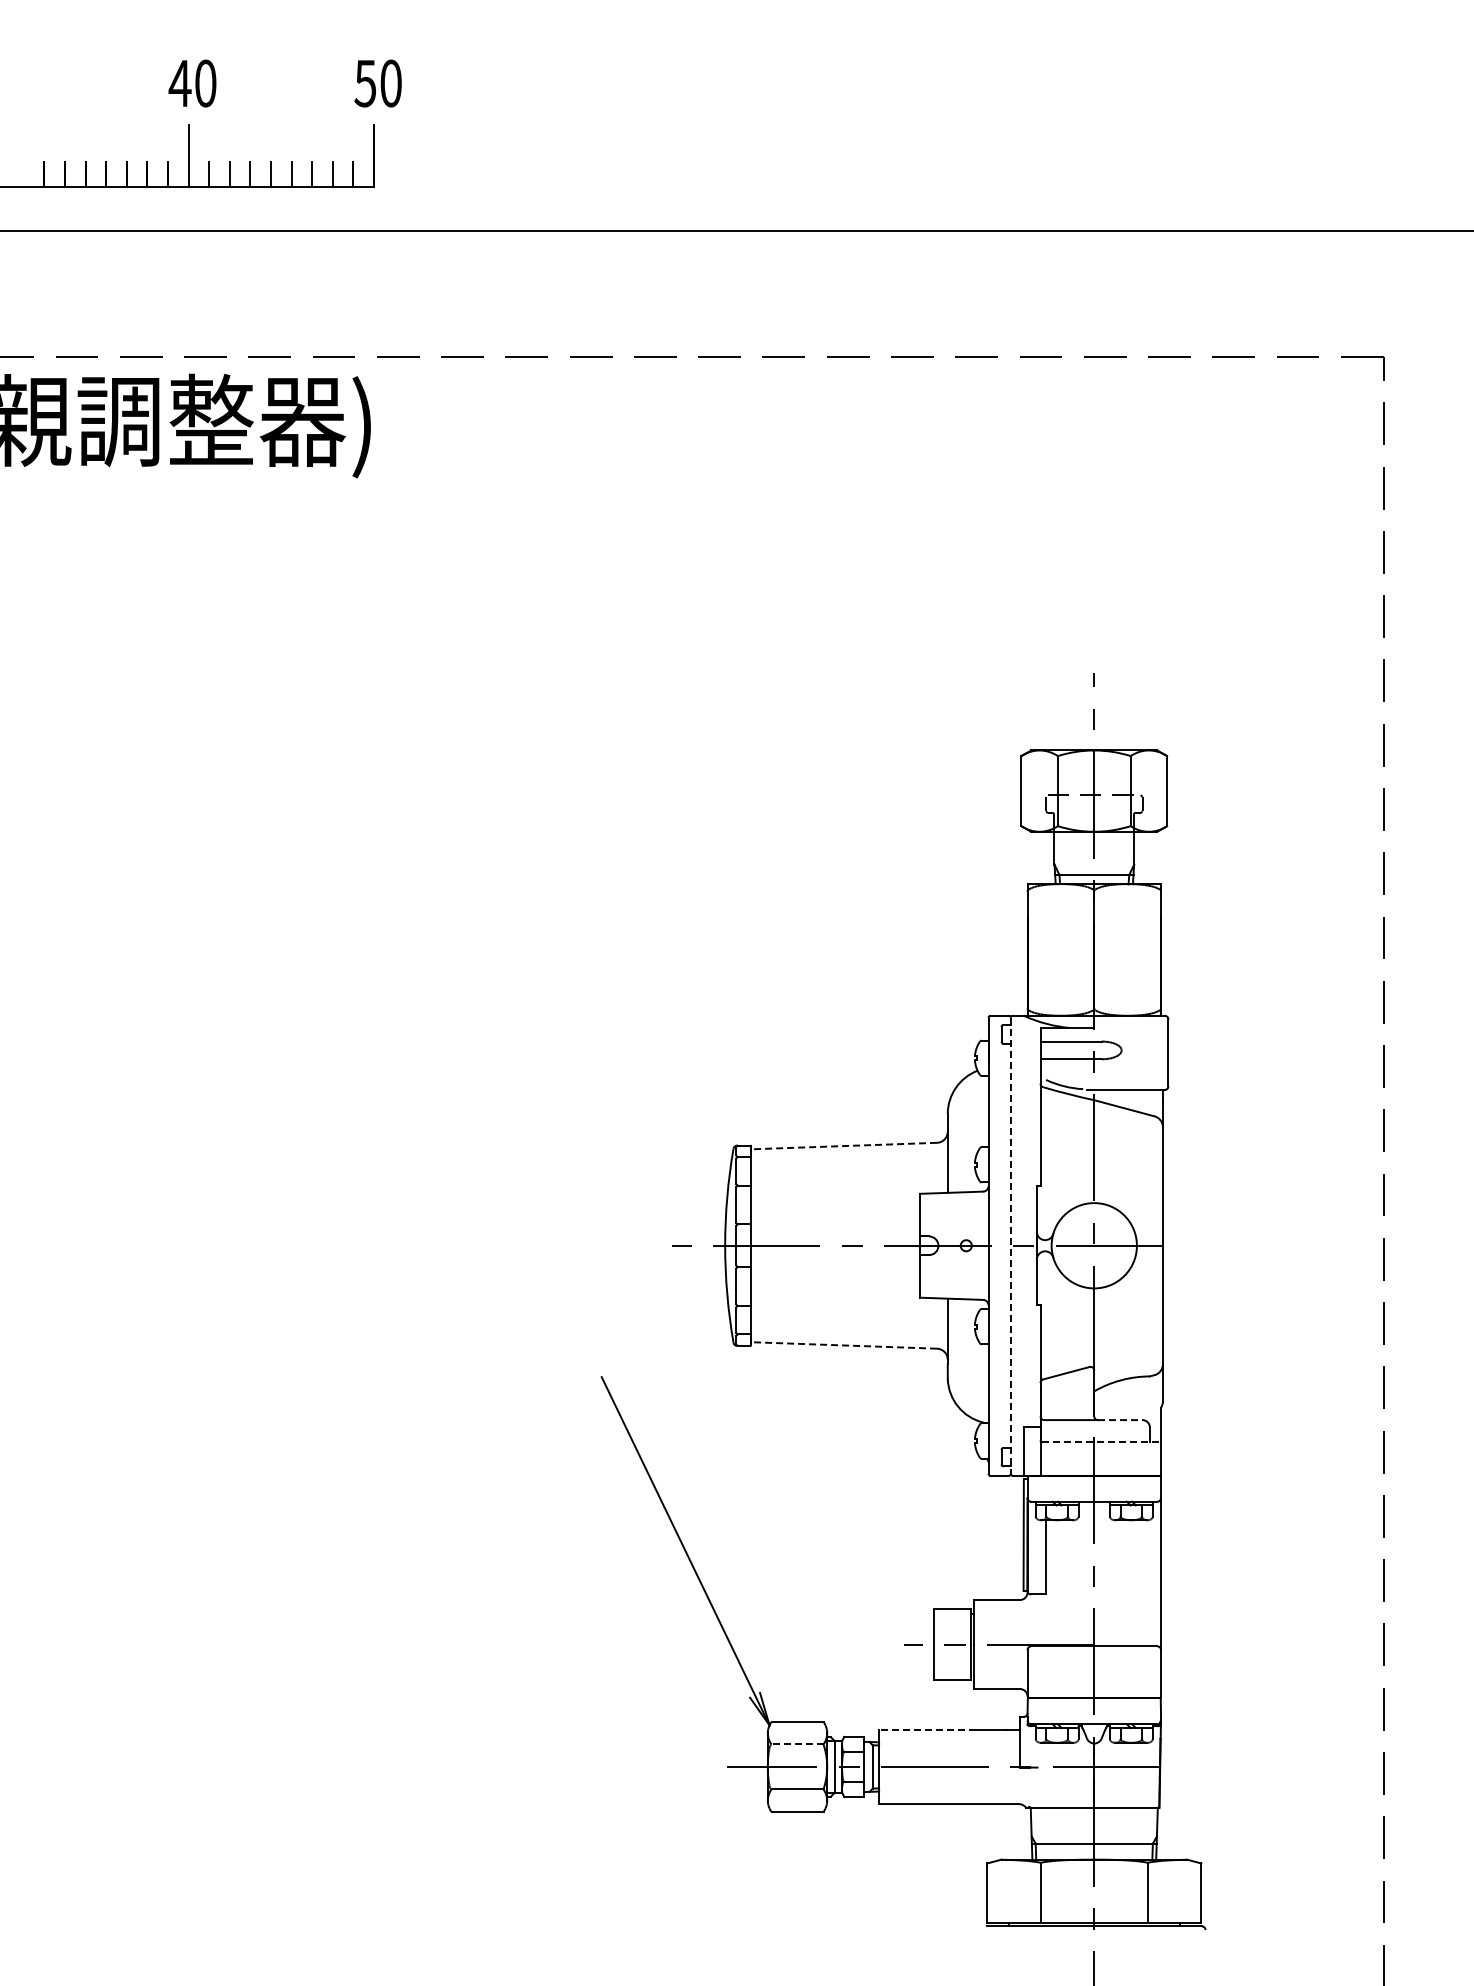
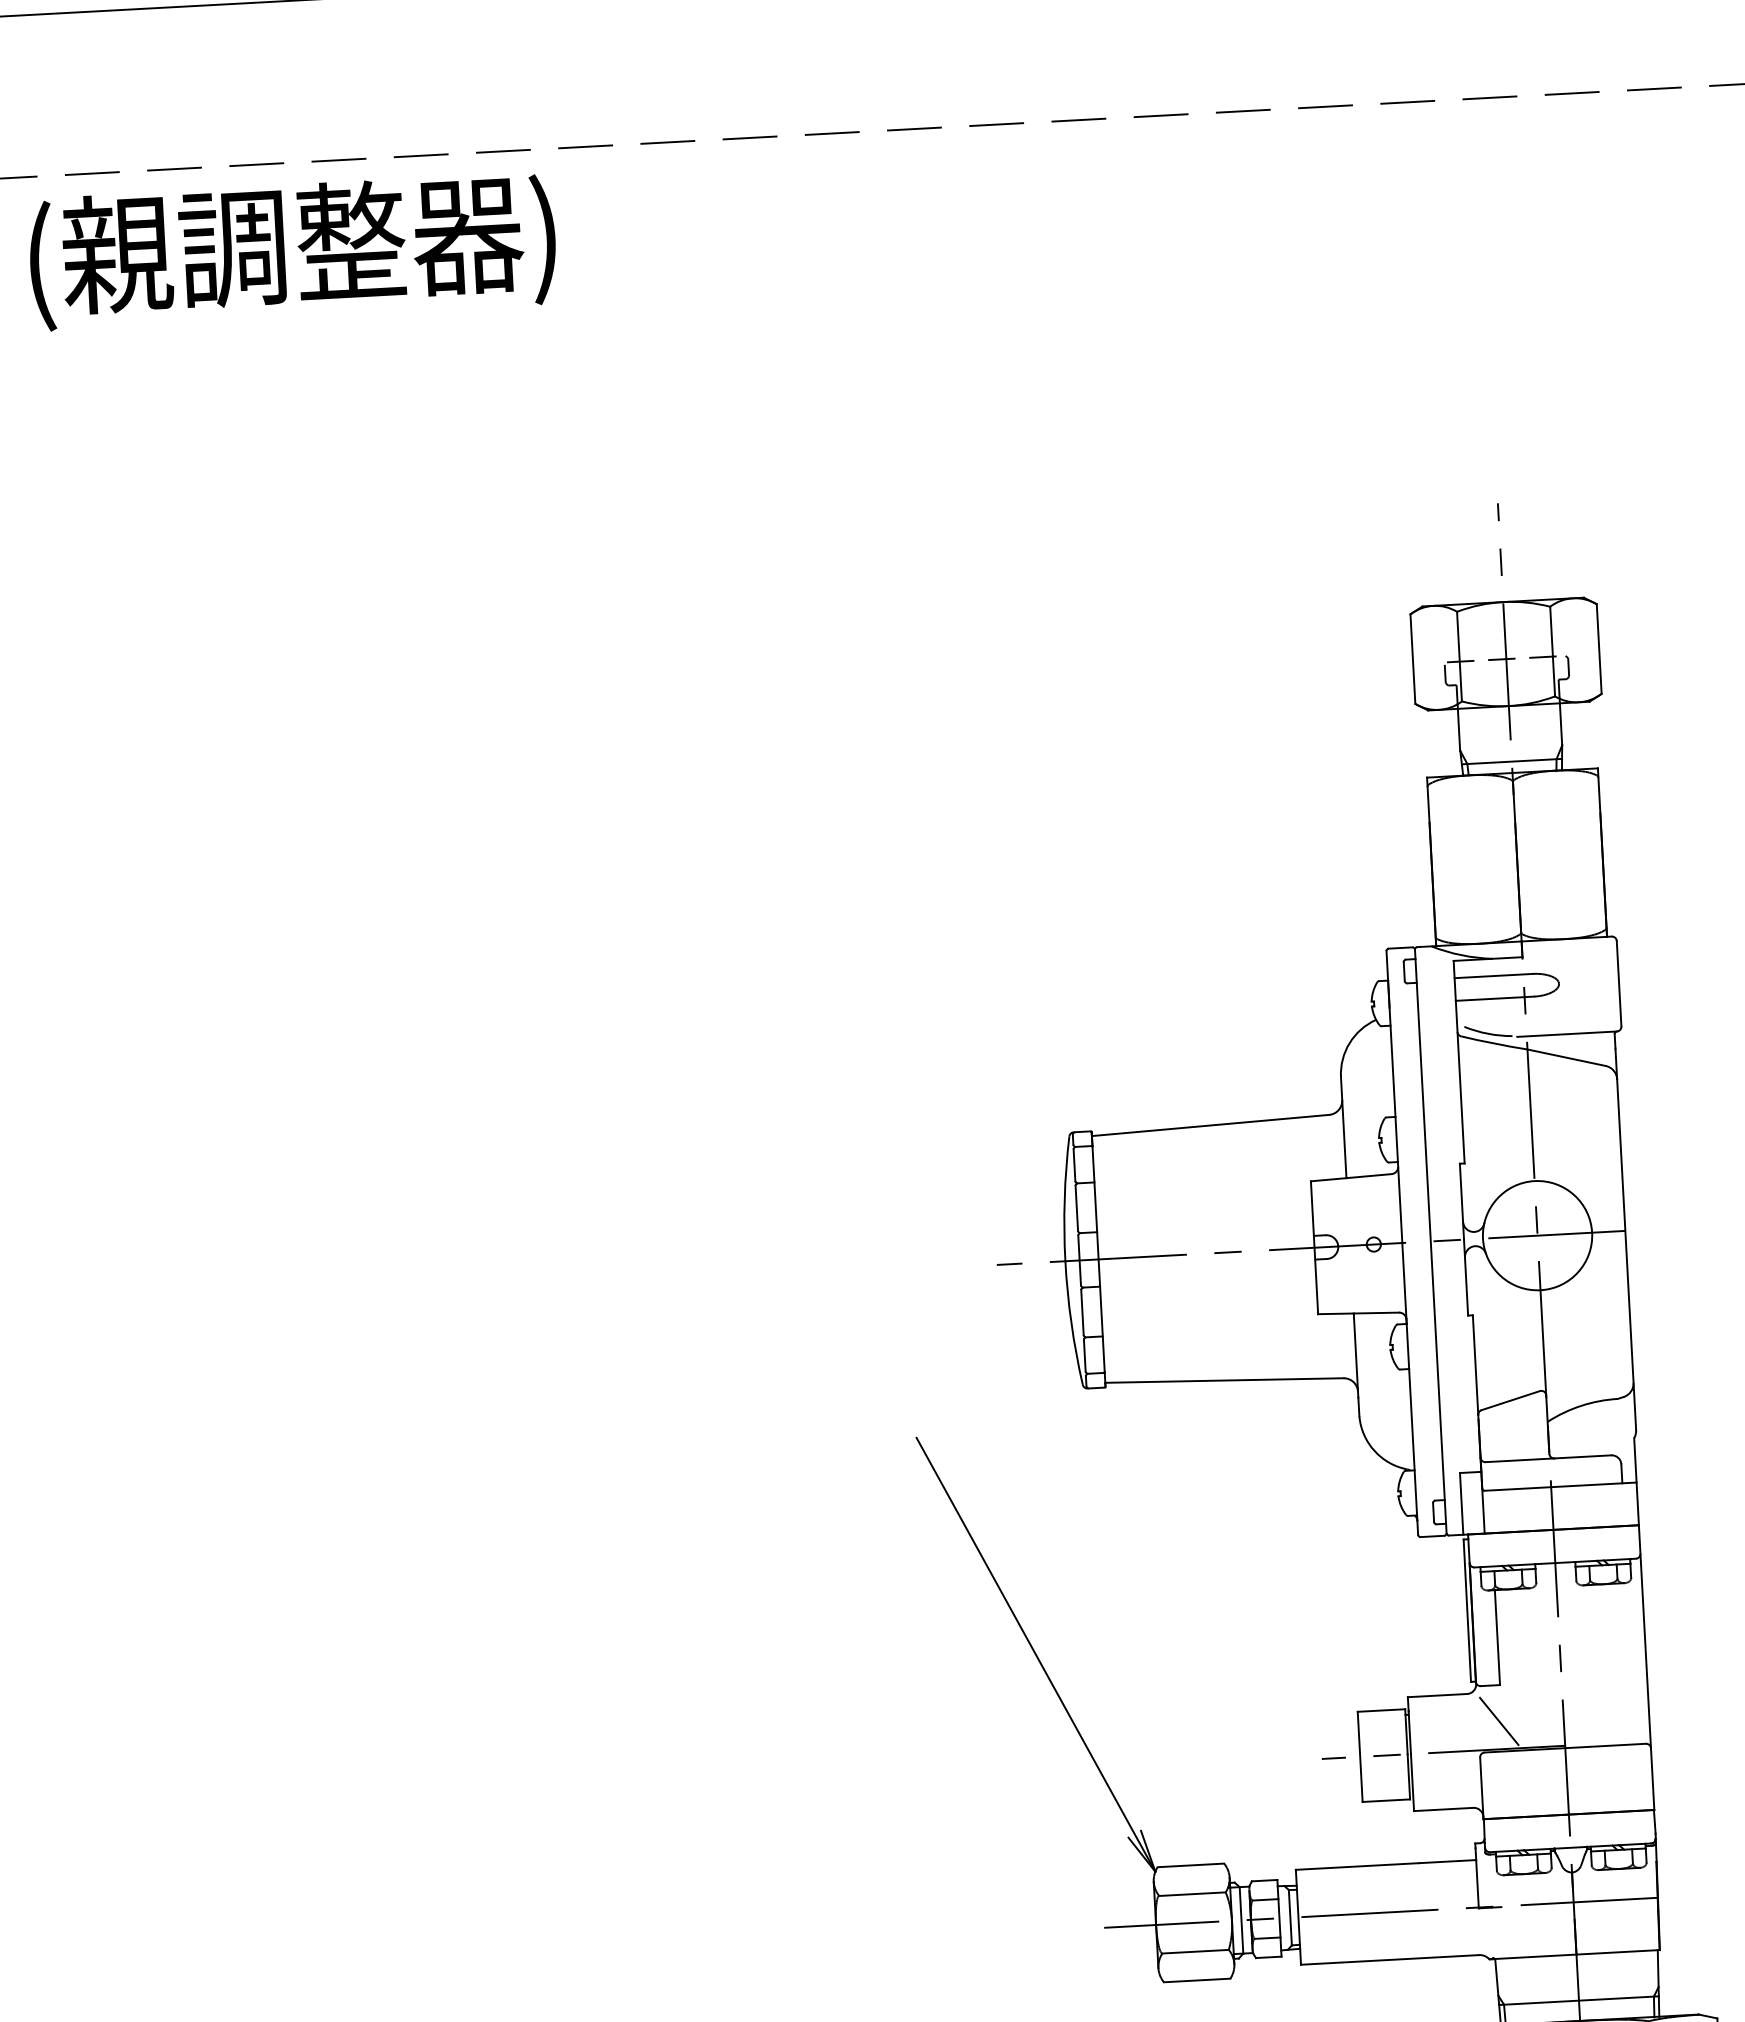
line: (844, 1146) -> (1211, 1125), dashed -> solid
line: (1010, 1246) -> (1430, 1242), dashed -> solid
line: (844, 1345) -> (1224, 1380), dashed -> solid
line: (1120, 1420) -> (1583, 1457), dashed -> solid
line: (1102, 1442) -> (1561, 1486), dashed -> solid
line: (1043, 1622) -> (1498, 1721), added
line: (926, 1729) -> (1356, 1866), dashed -> solid
line: (797, 1744) -> (1192, 1894), dashed -> solid

